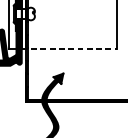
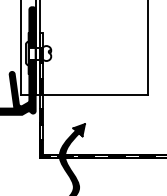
line: (69, 48) -> (92, 94), dashed -> solid

